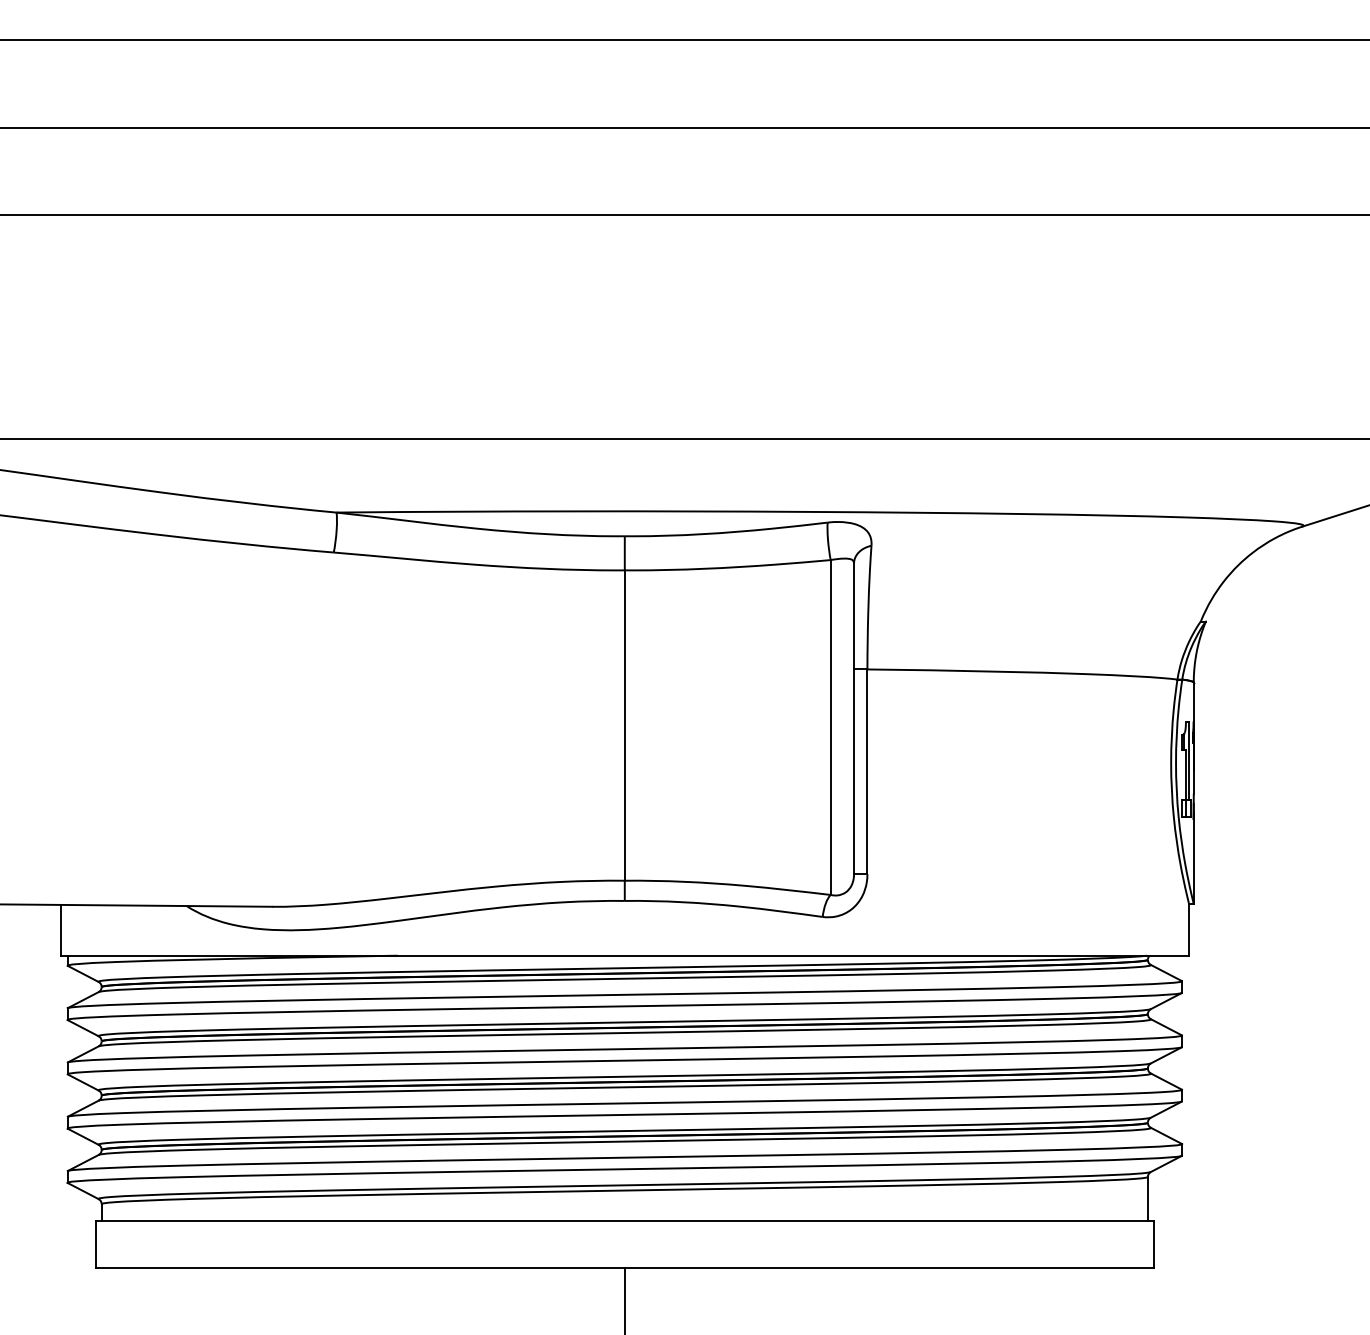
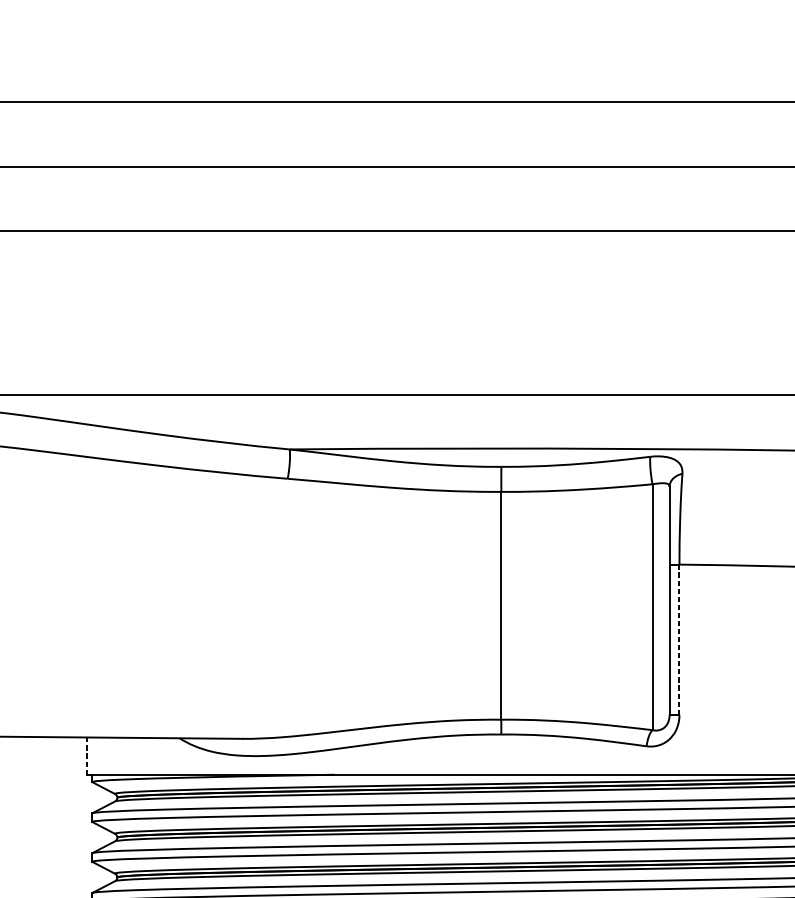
line: (867, 771) -> (679, 639), solid -> dashed
line: (60, 929) -> (87, 755), solid -> dashed

